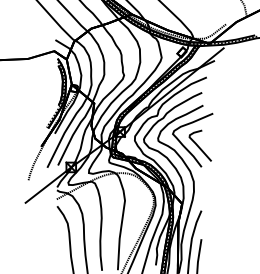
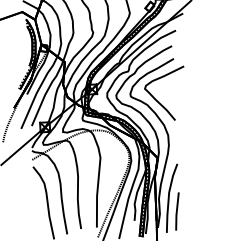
curve: (198, 145) -> (171, 98), removed

